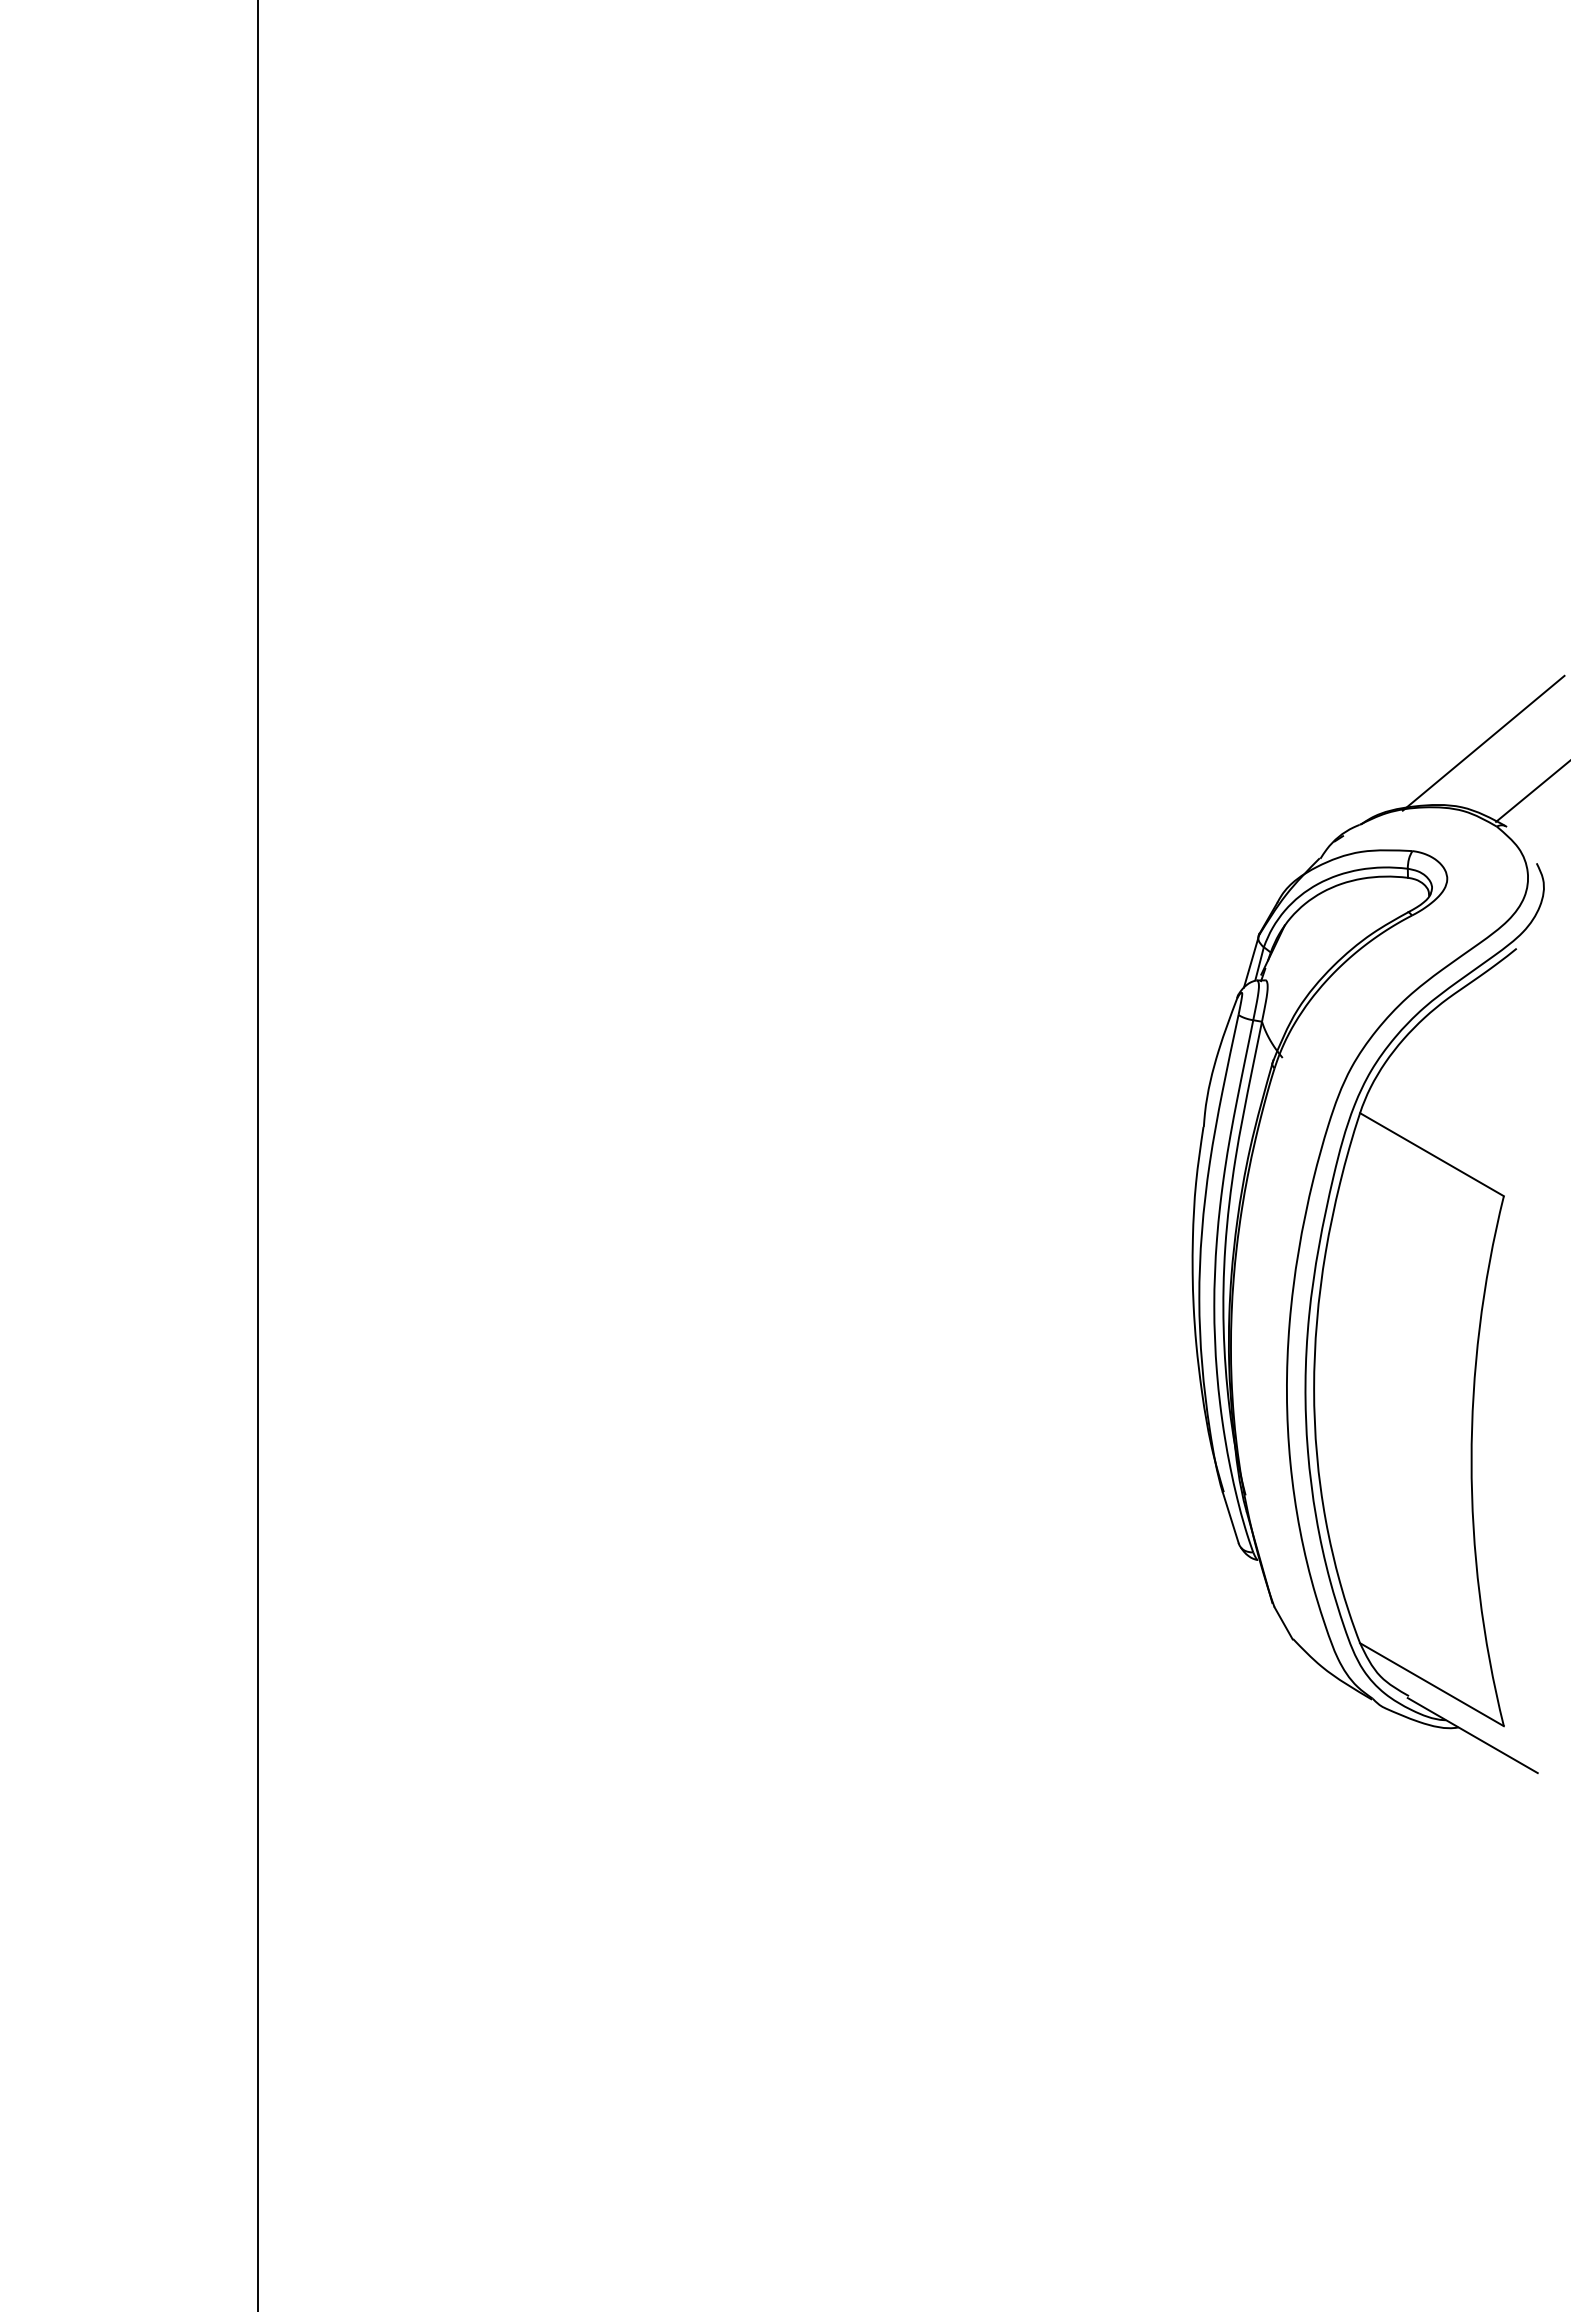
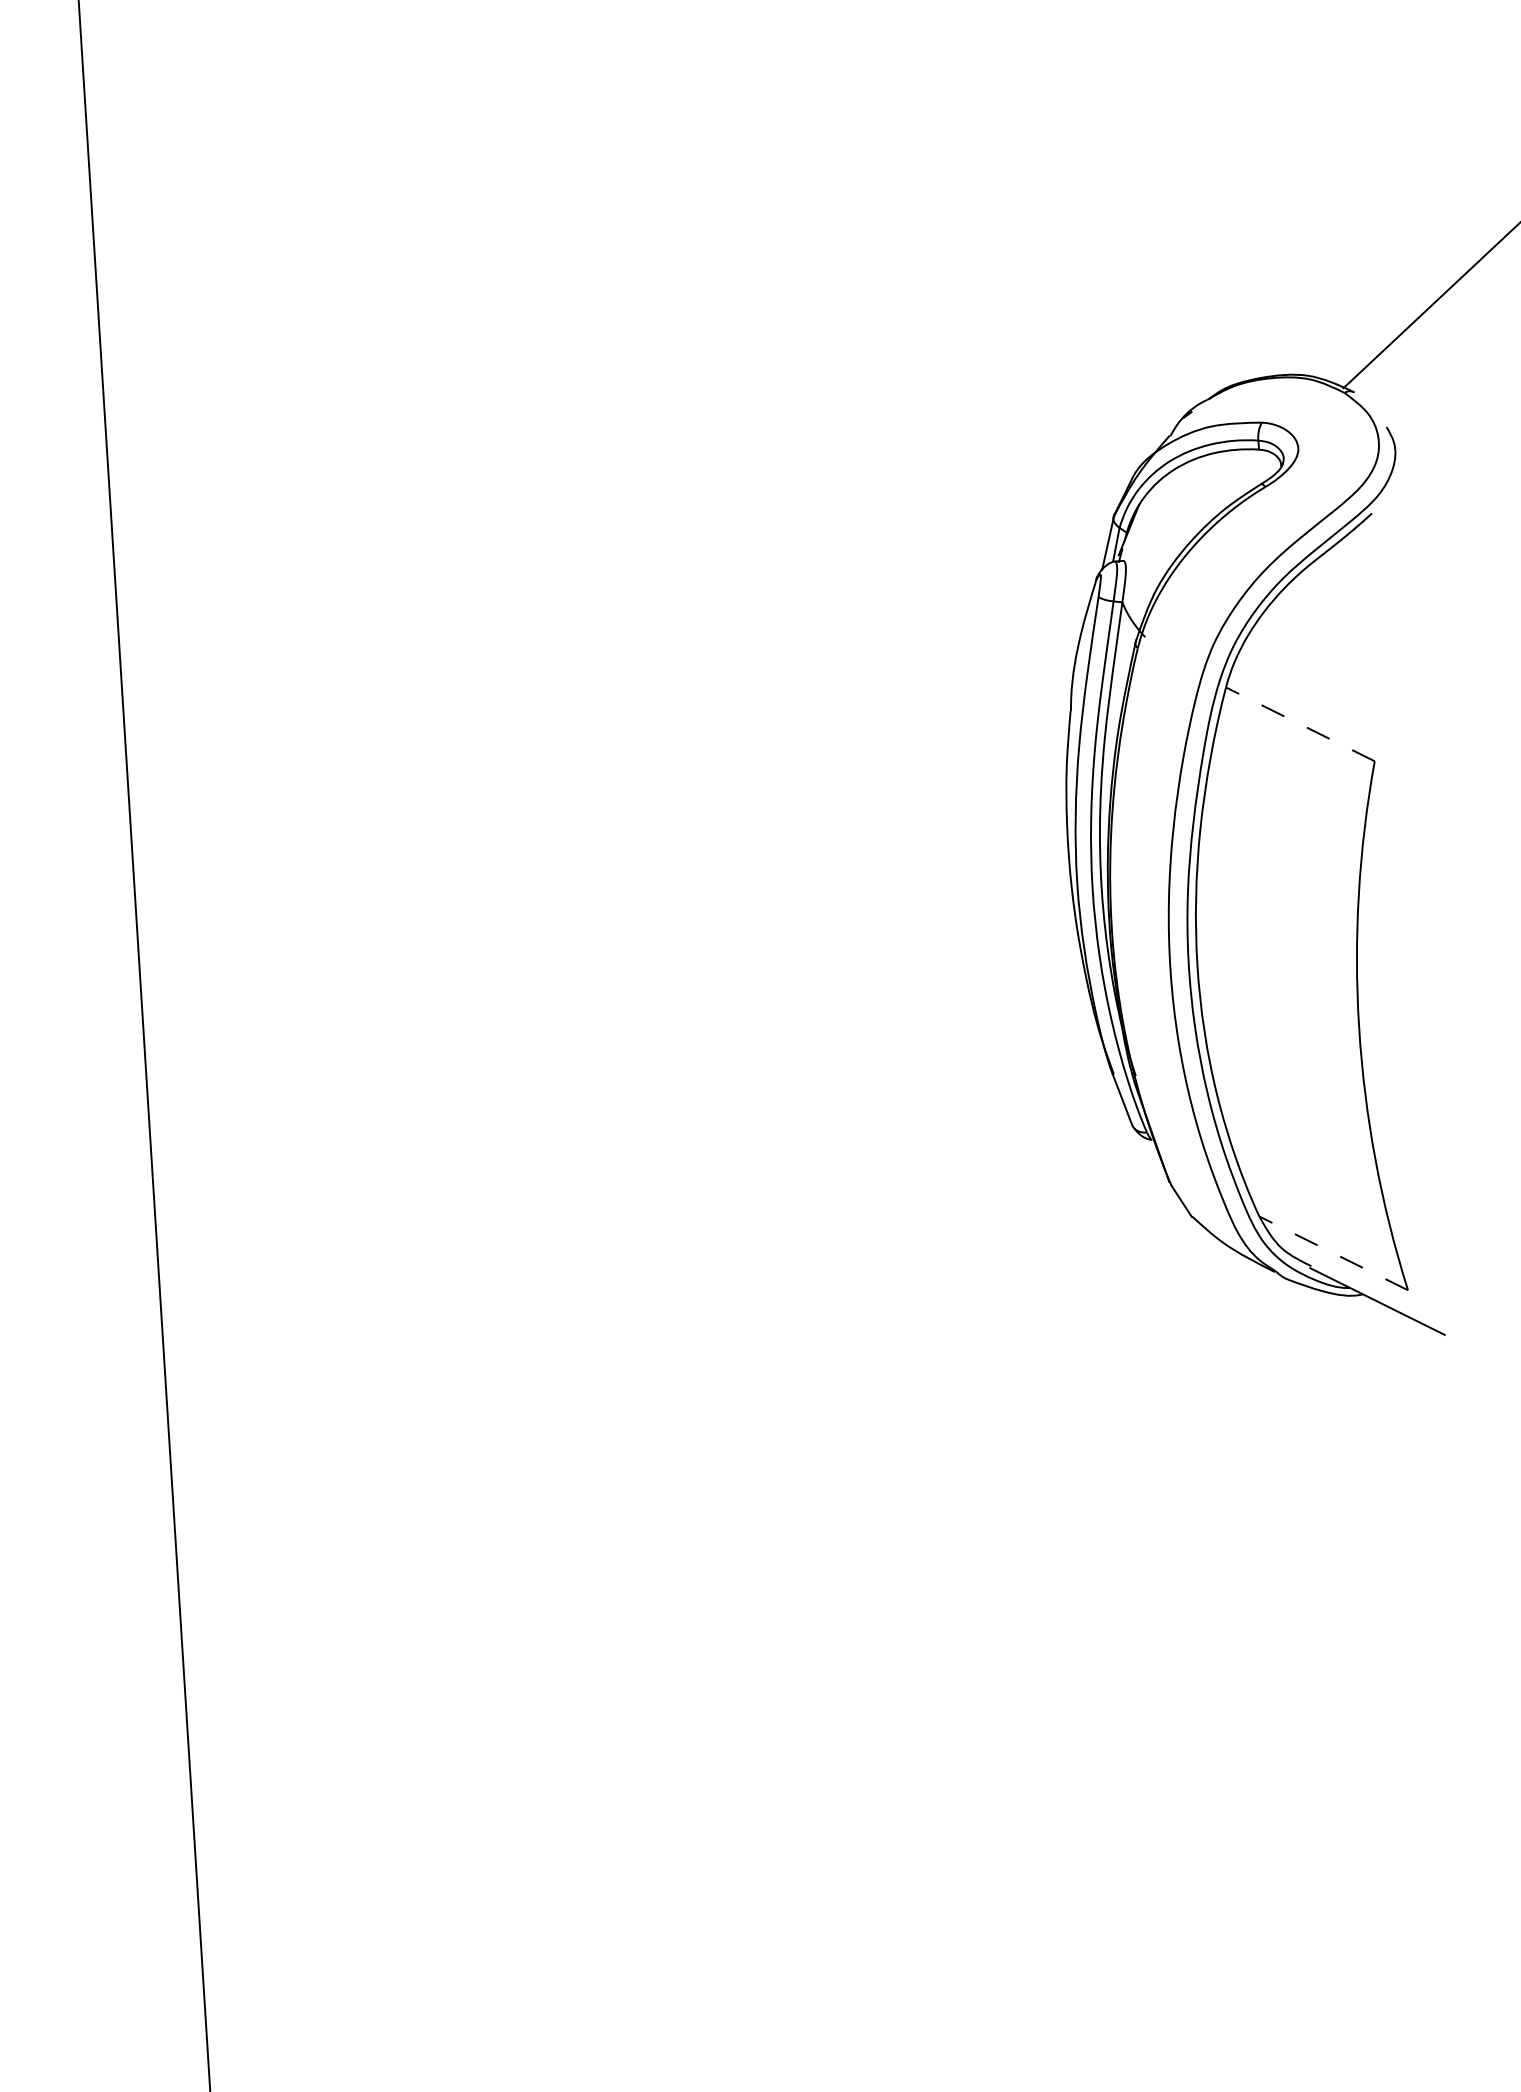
line: (1483, 742) -> (1325, 309), removed
line: (1431, 1154) -> (1299, 724), solid -> dashed
line: (1431, 1684) -> (1333, 1253), solid -> dashed

